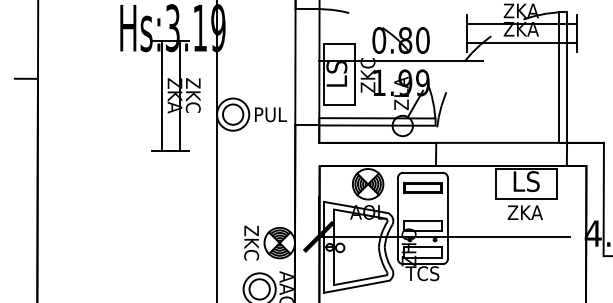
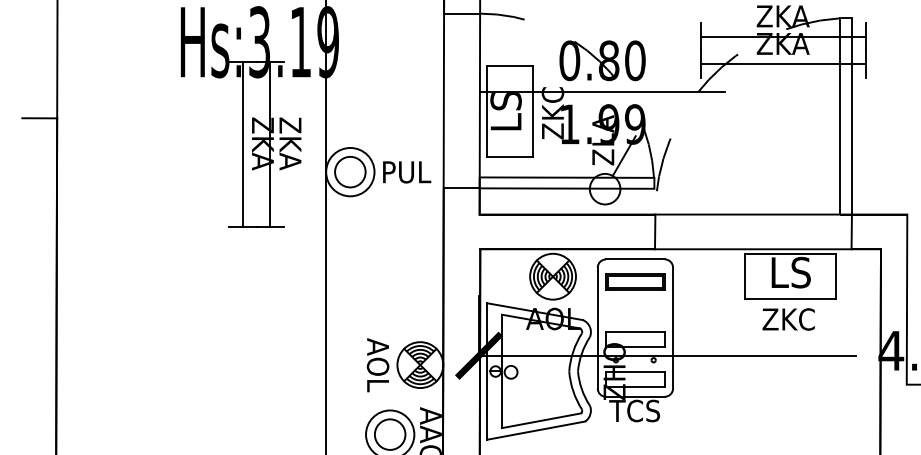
text: (192, 95) -> (289, 143), ZKC -> ZKA
text: (524, 212) -> (787, 319), ZKA -> ZKC
text: (251, 243) -> (377, 365), ZKC -> AOL

